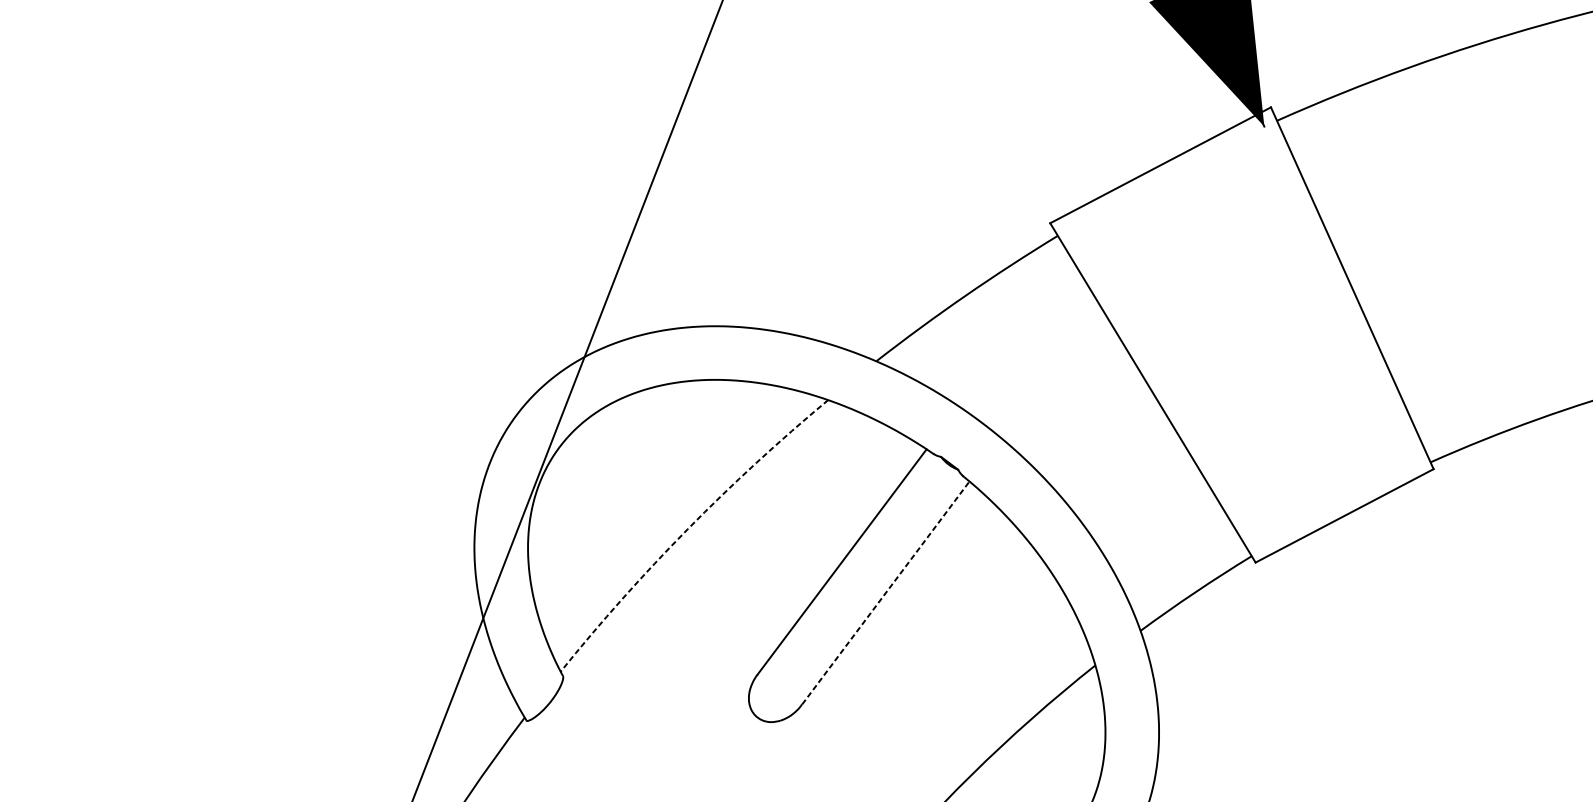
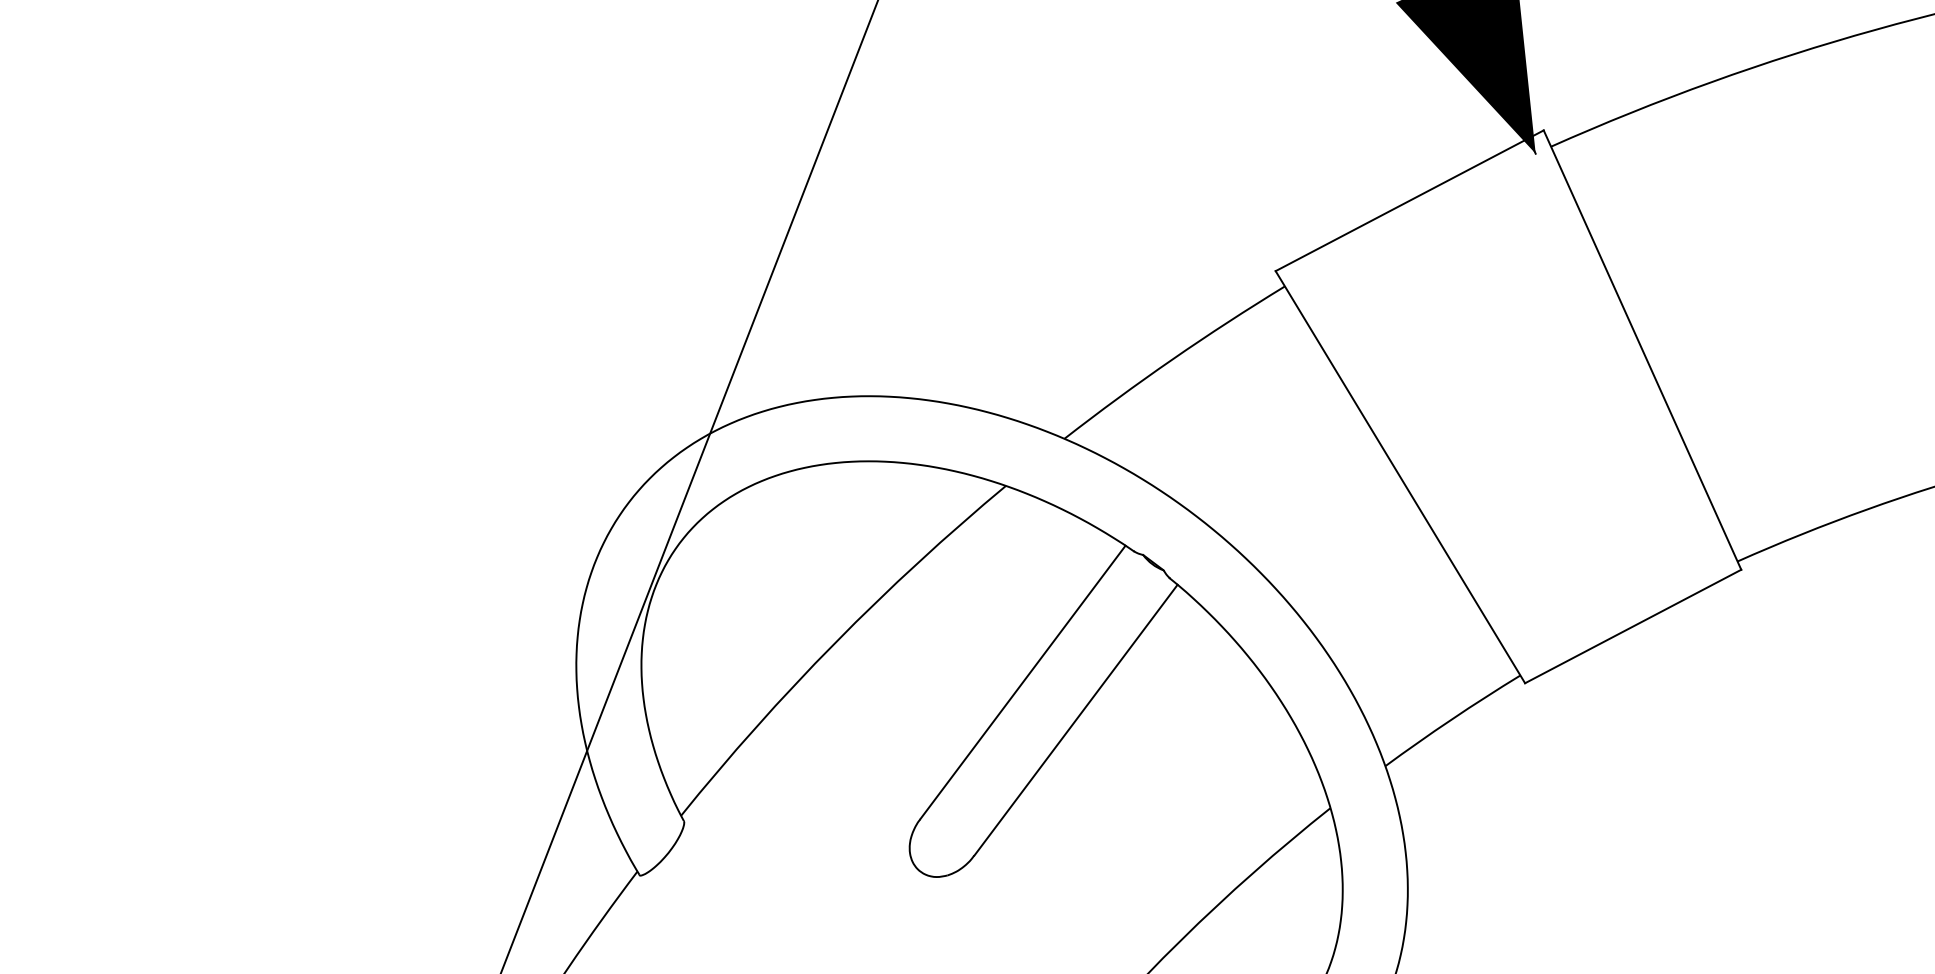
arc: (687, 529) -> (835, 642), dashed -> solid
line: (886, 592) -> (1076, 719), dashed -> solid

